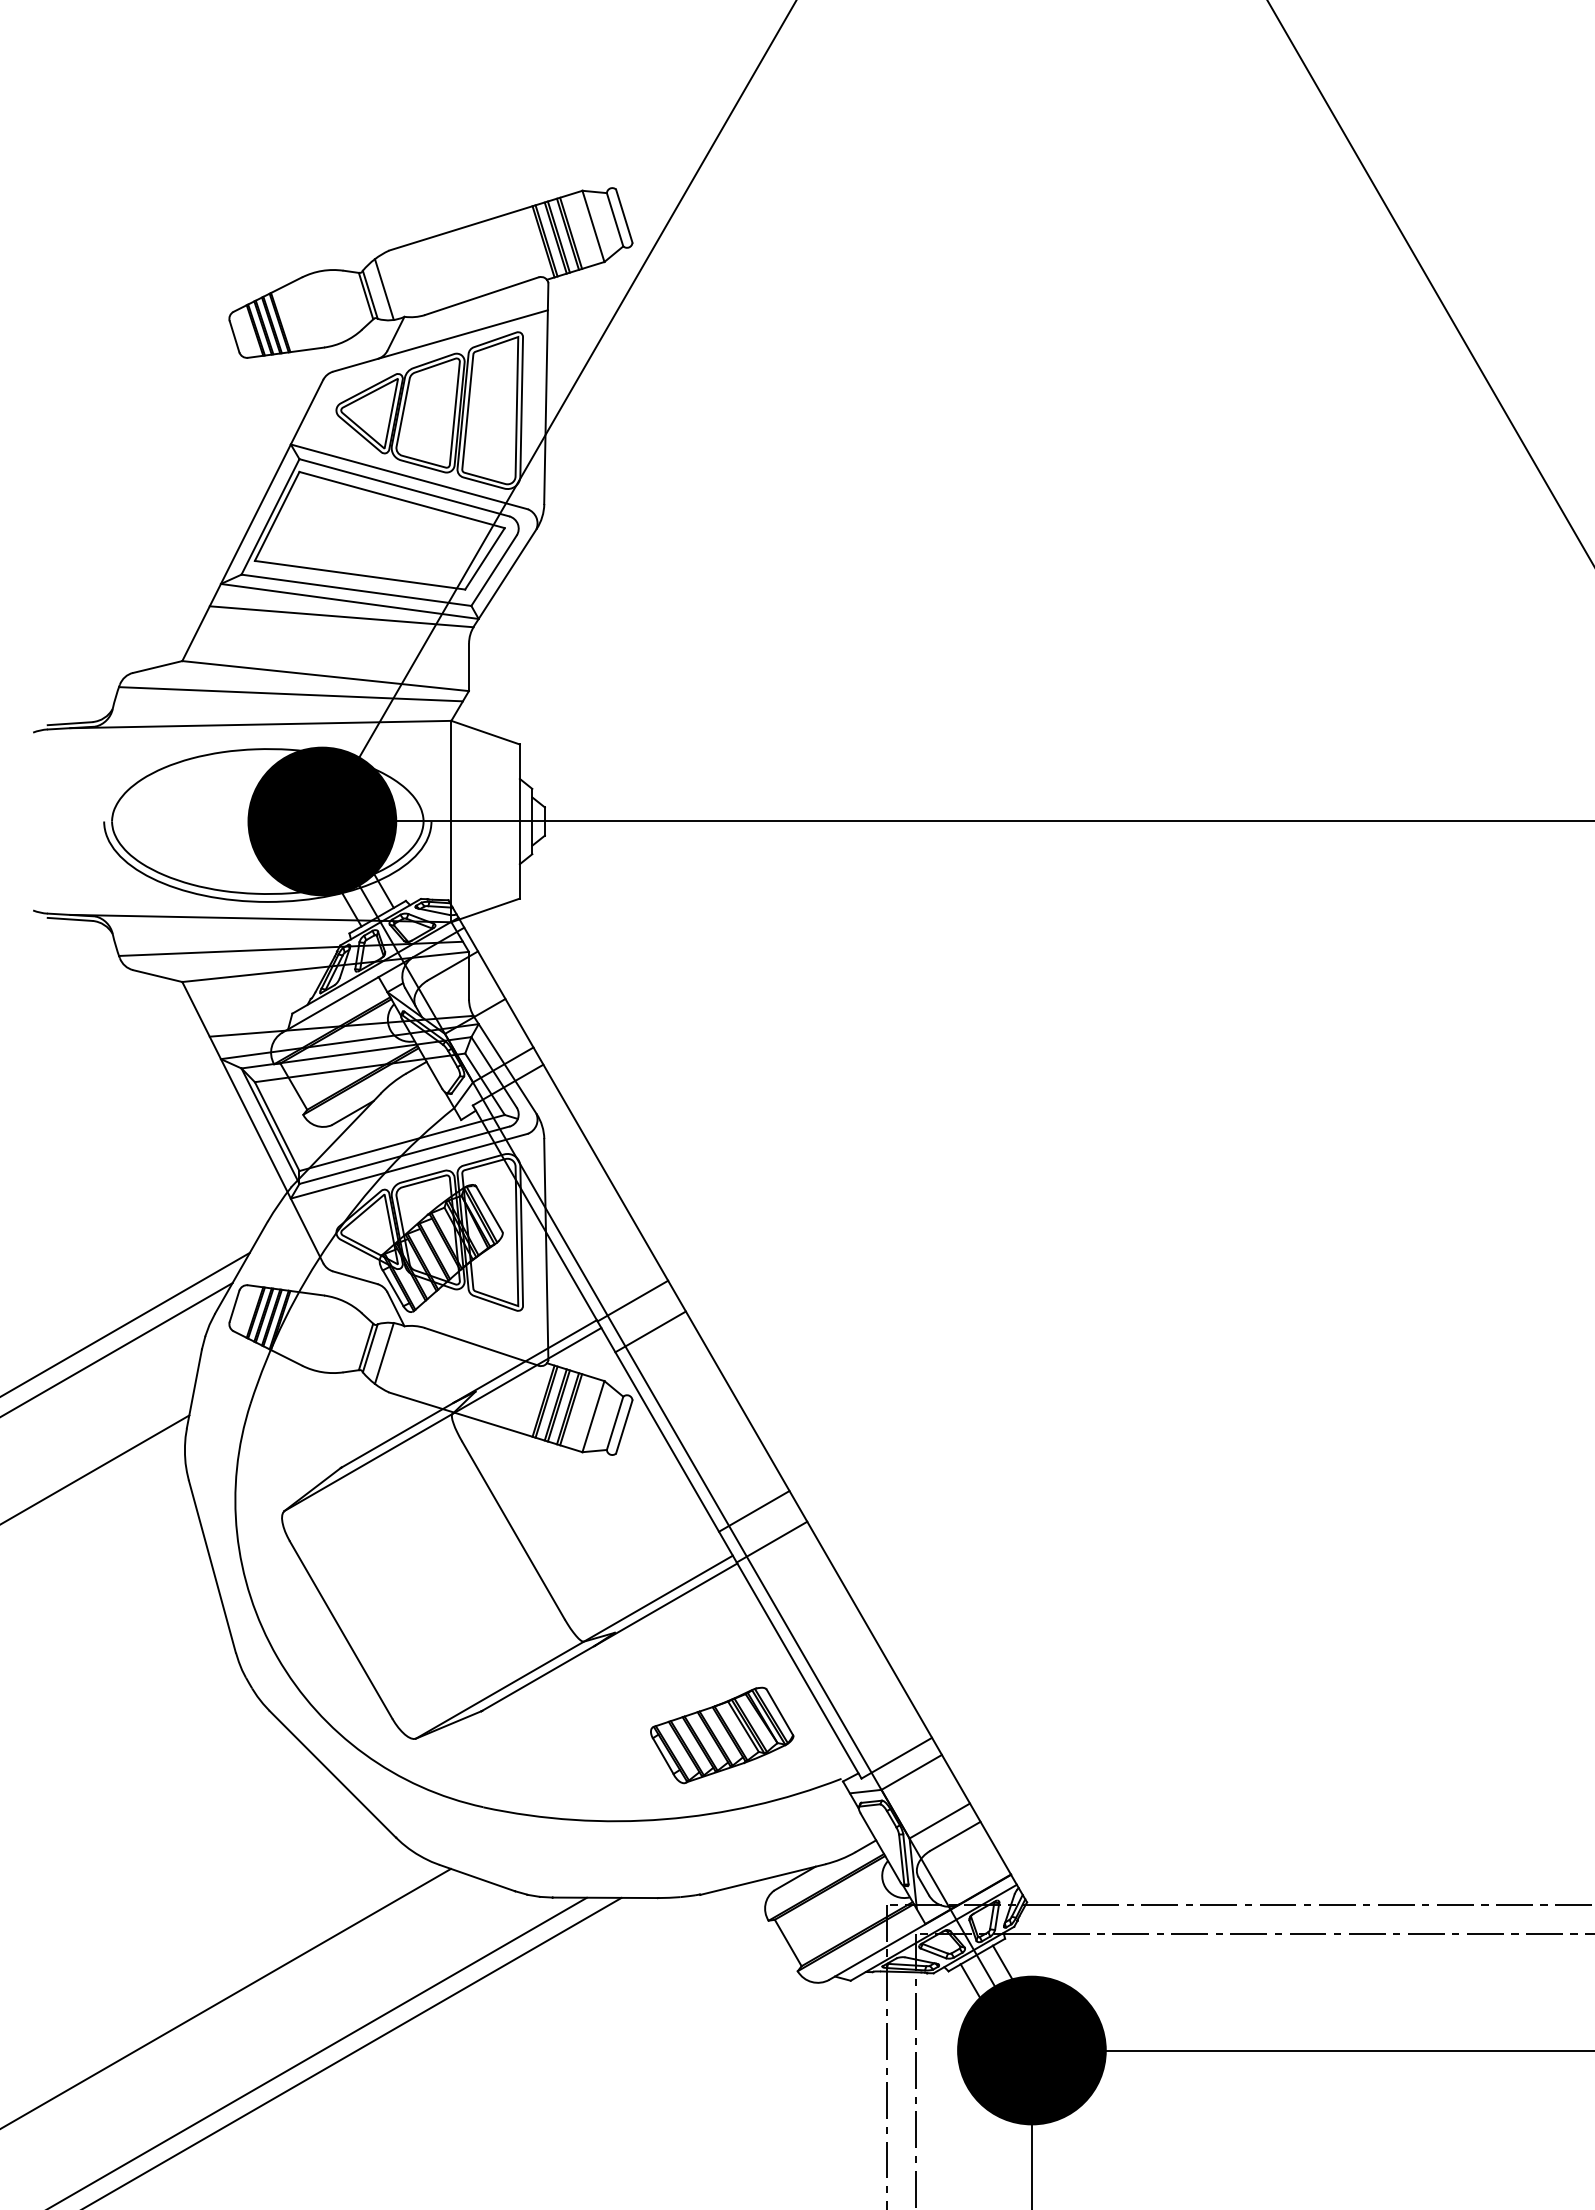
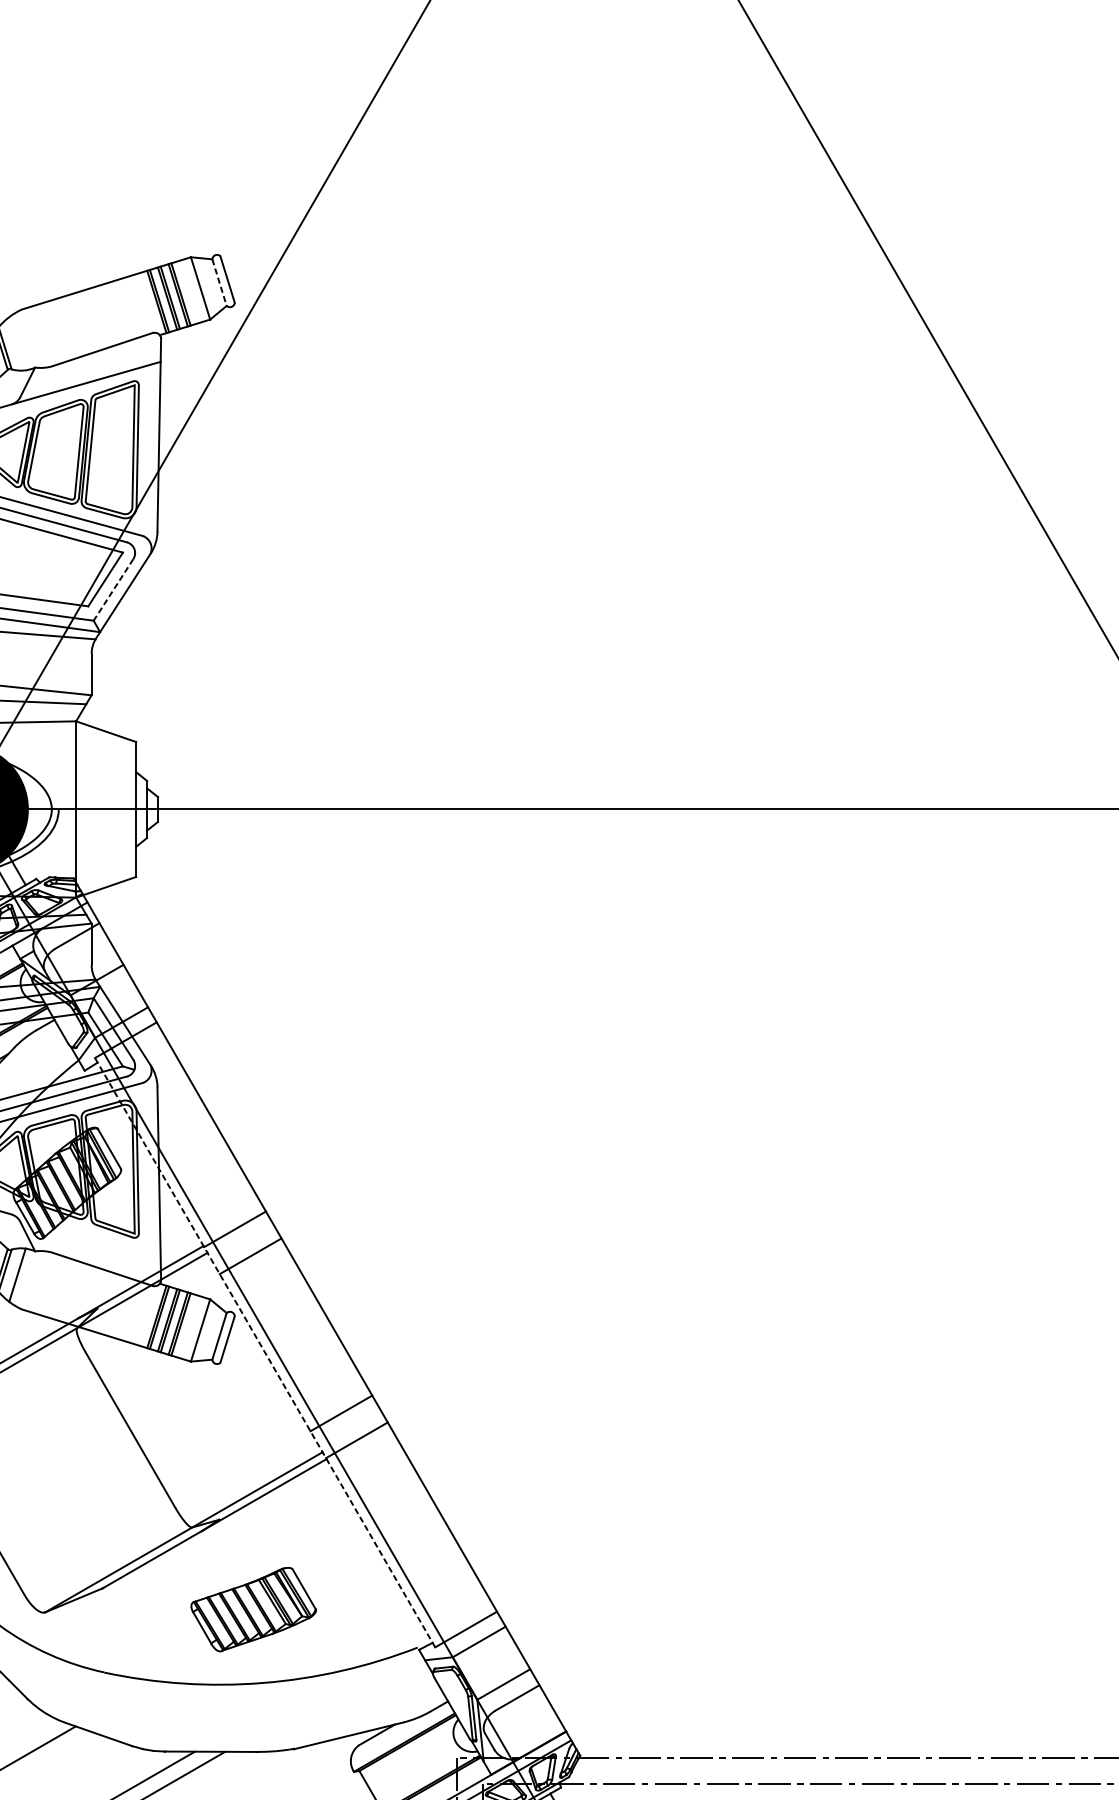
line: (615, 219) -> (219, 282), solid -> dashed
line: (383, 289) -> (16, 343), removed
line: (494, 570) -> (113, 589), solid -> dashed
line: (667, 1442) -> (265, 1353), solid -> dashed
part: (722, 1735) -> (254, 1609), moved

